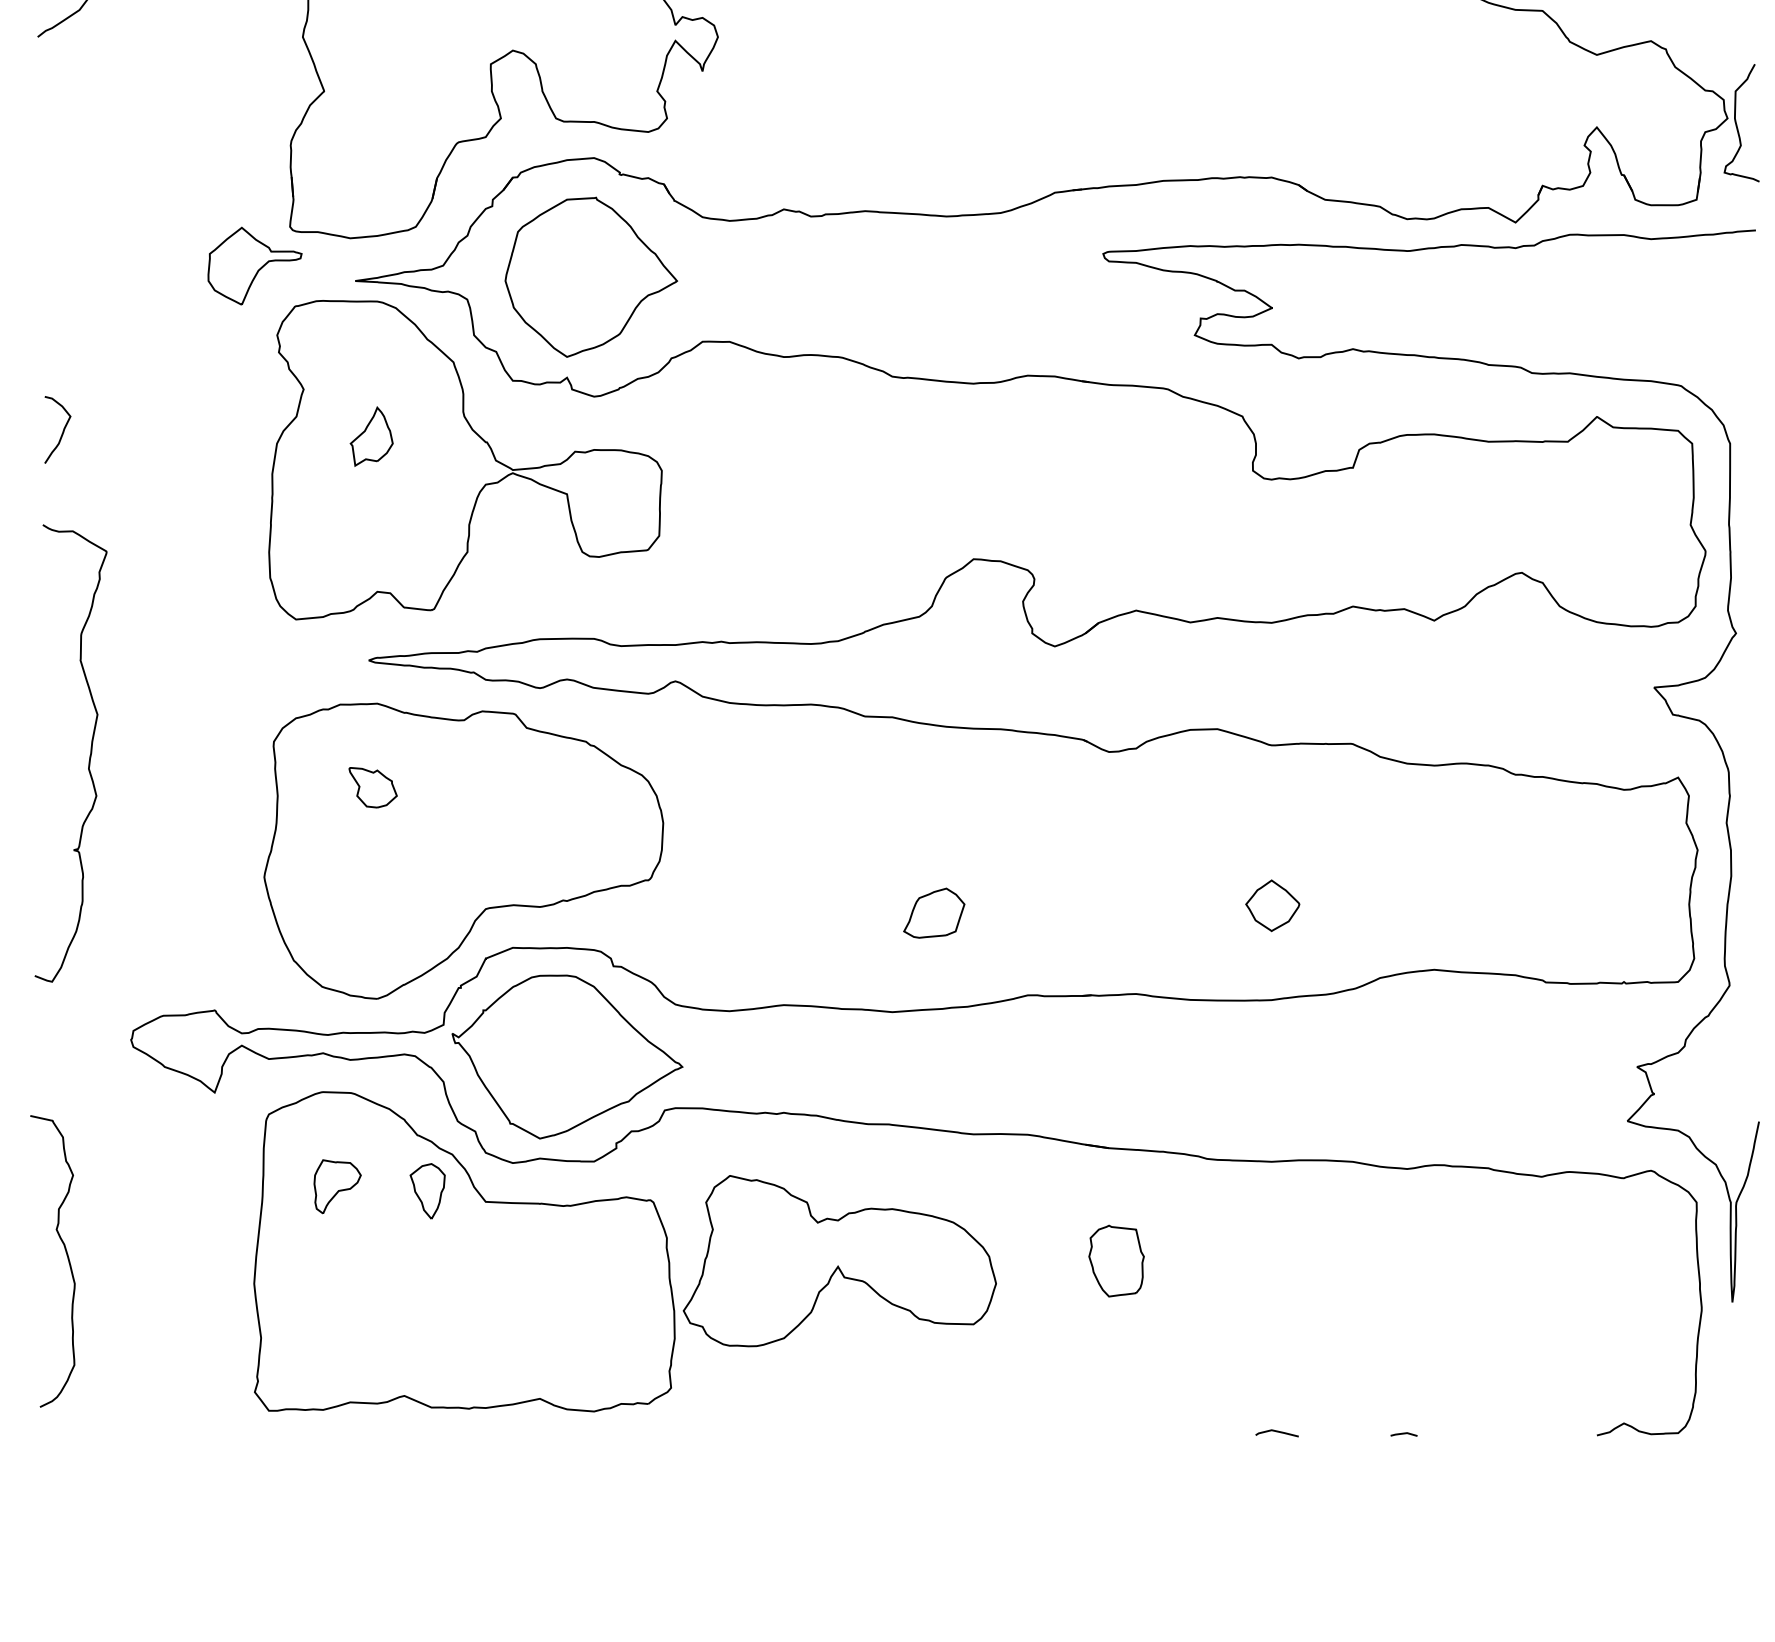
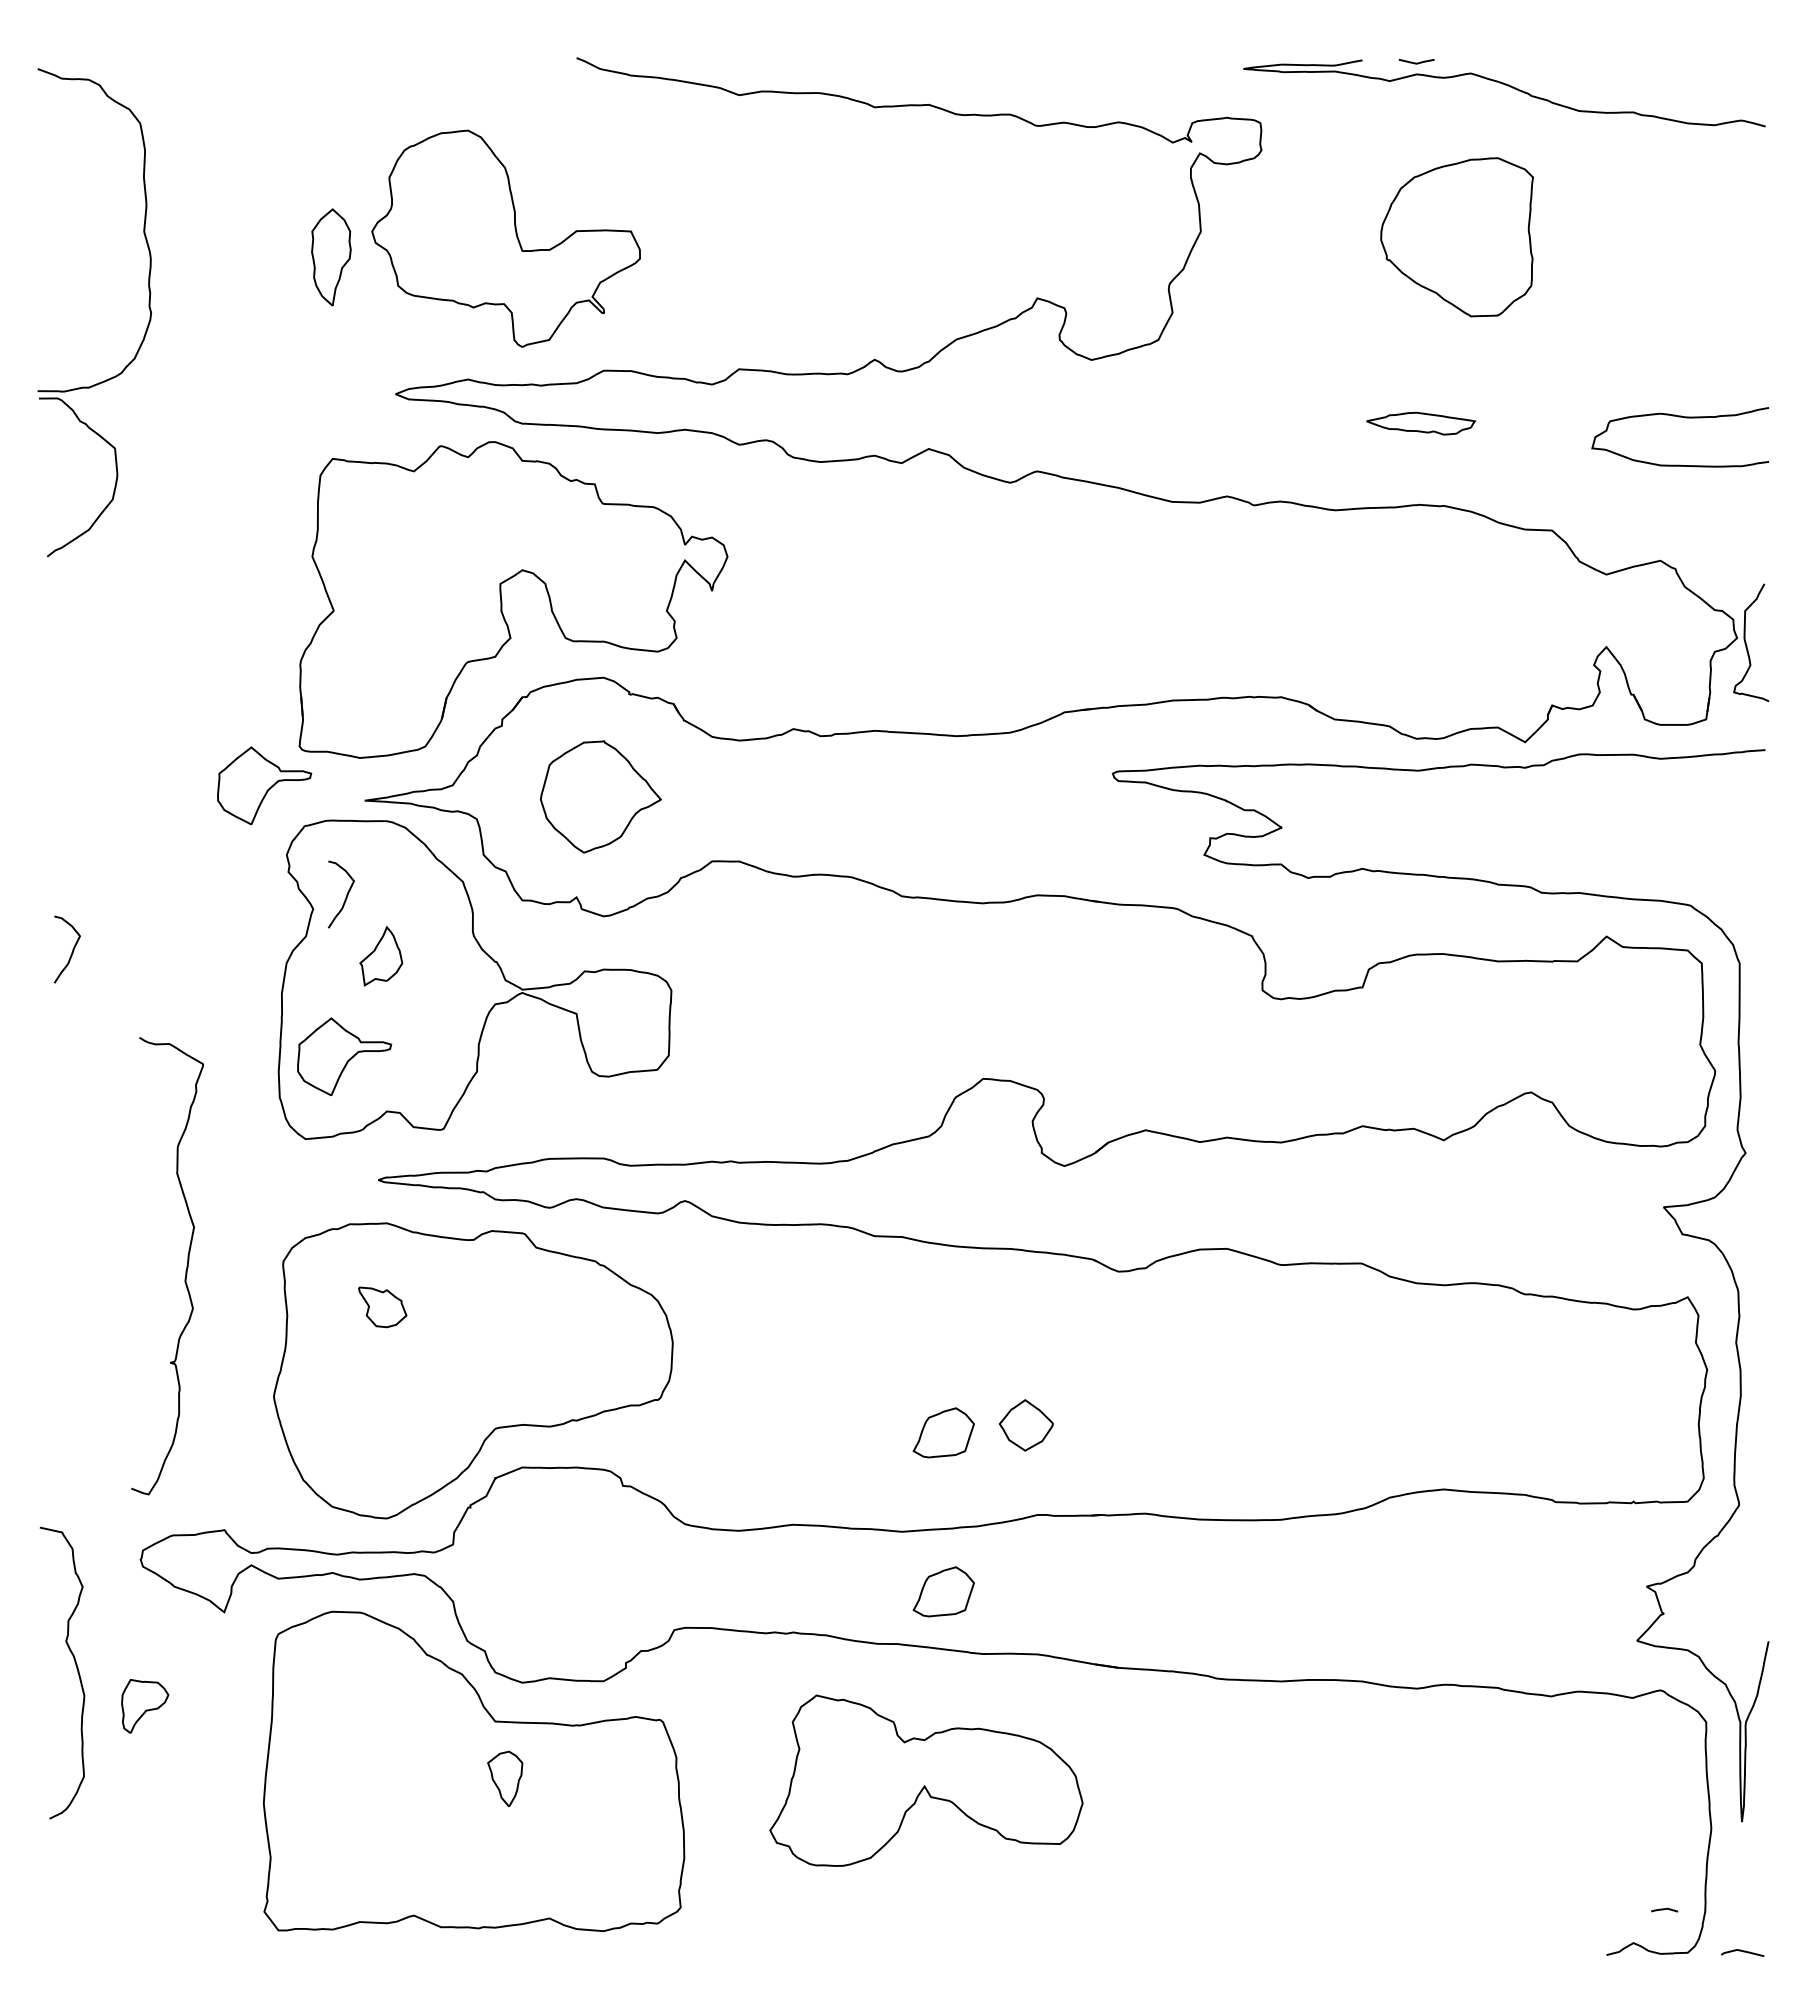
part: (590, 276) -> (600, 796), size x0.7
curve: (336, 374) -> (346, 894), added
part: (334, 536) -> (344, 1056), added
curve: (88, 757) -> (185, 1270), moved
part: (1271, 905) -> (1025, 1425), moved
part: (567, 1056) -> (577, 1576), removed
part: (933, 1071) -> (943, 1591), added
part: (337, 1186) -> (145, 1706), moved
part: (427, 1190) -> (505, 1778), moved
curve: (66, 1257) -> (76, 1669), moved
part: (839, 1260) -> (926, 1780), moved
part: (1116, 1260) -> (1126, 1780), removed
curve: (1276, 1431) -> (1742, 1951), moved
line: (1403, 1433) -> (1664, 1909), moved

